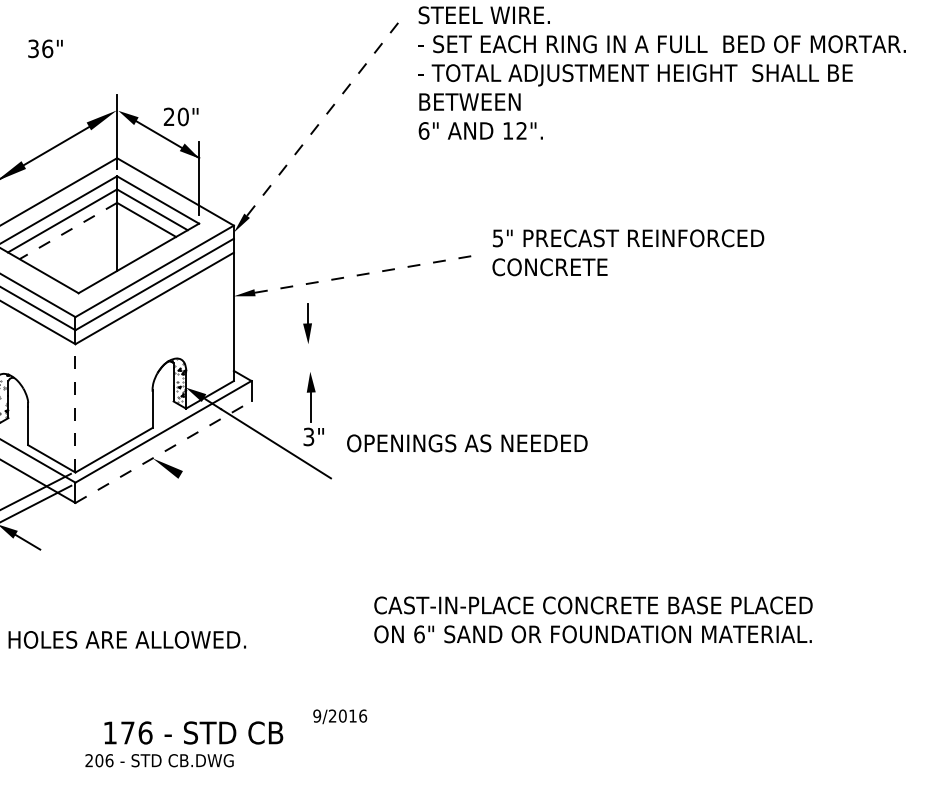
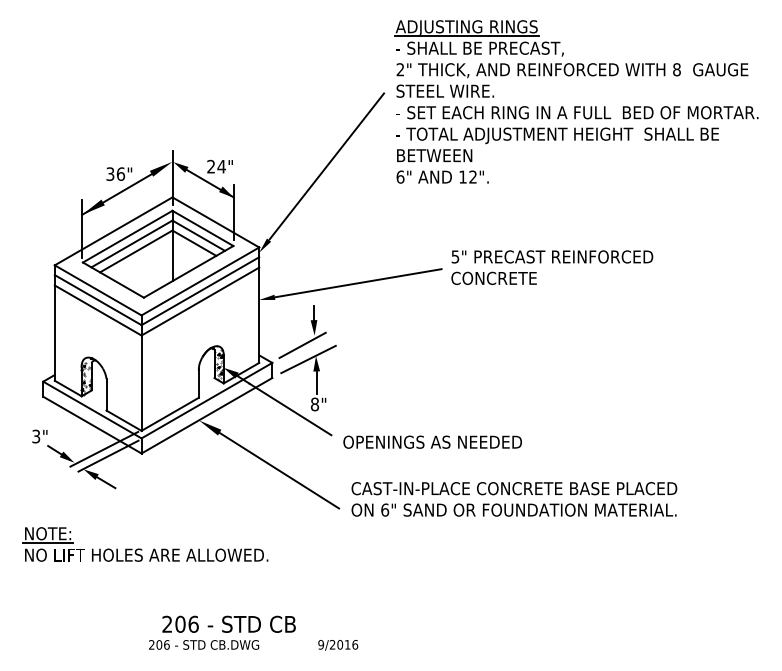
text: (45, 47) -> (119, 173), moved
text: (183, 116) -> (221, 166), 20" -> 24"
line: (324, 116) -> (326, 166), dashed -> solid
line: (68, 231) -> (136, 251), dashed -> solid
line: (367, 274) -> (358, 283), dashed -> solid
line: (292, 357) -> (302, 345), added
line: (300, 376) -> (308, 359), added
line: (75, 402) -> (141, 378), dashed -> solid
text: (309, 437) -> (315, 404), 3" -> 8"
text: (467, 442) -> (432, 441), moved
line: (164, 451) -> (207, 415), dashed -> solid
line: (261, 525) -> (279, 470), added
text: (593, 620) -> (514, 499), moved
text: (340, 716) -> (338, 645), moved
text: (118, 731) -> (173, 623), 176 -> 206

